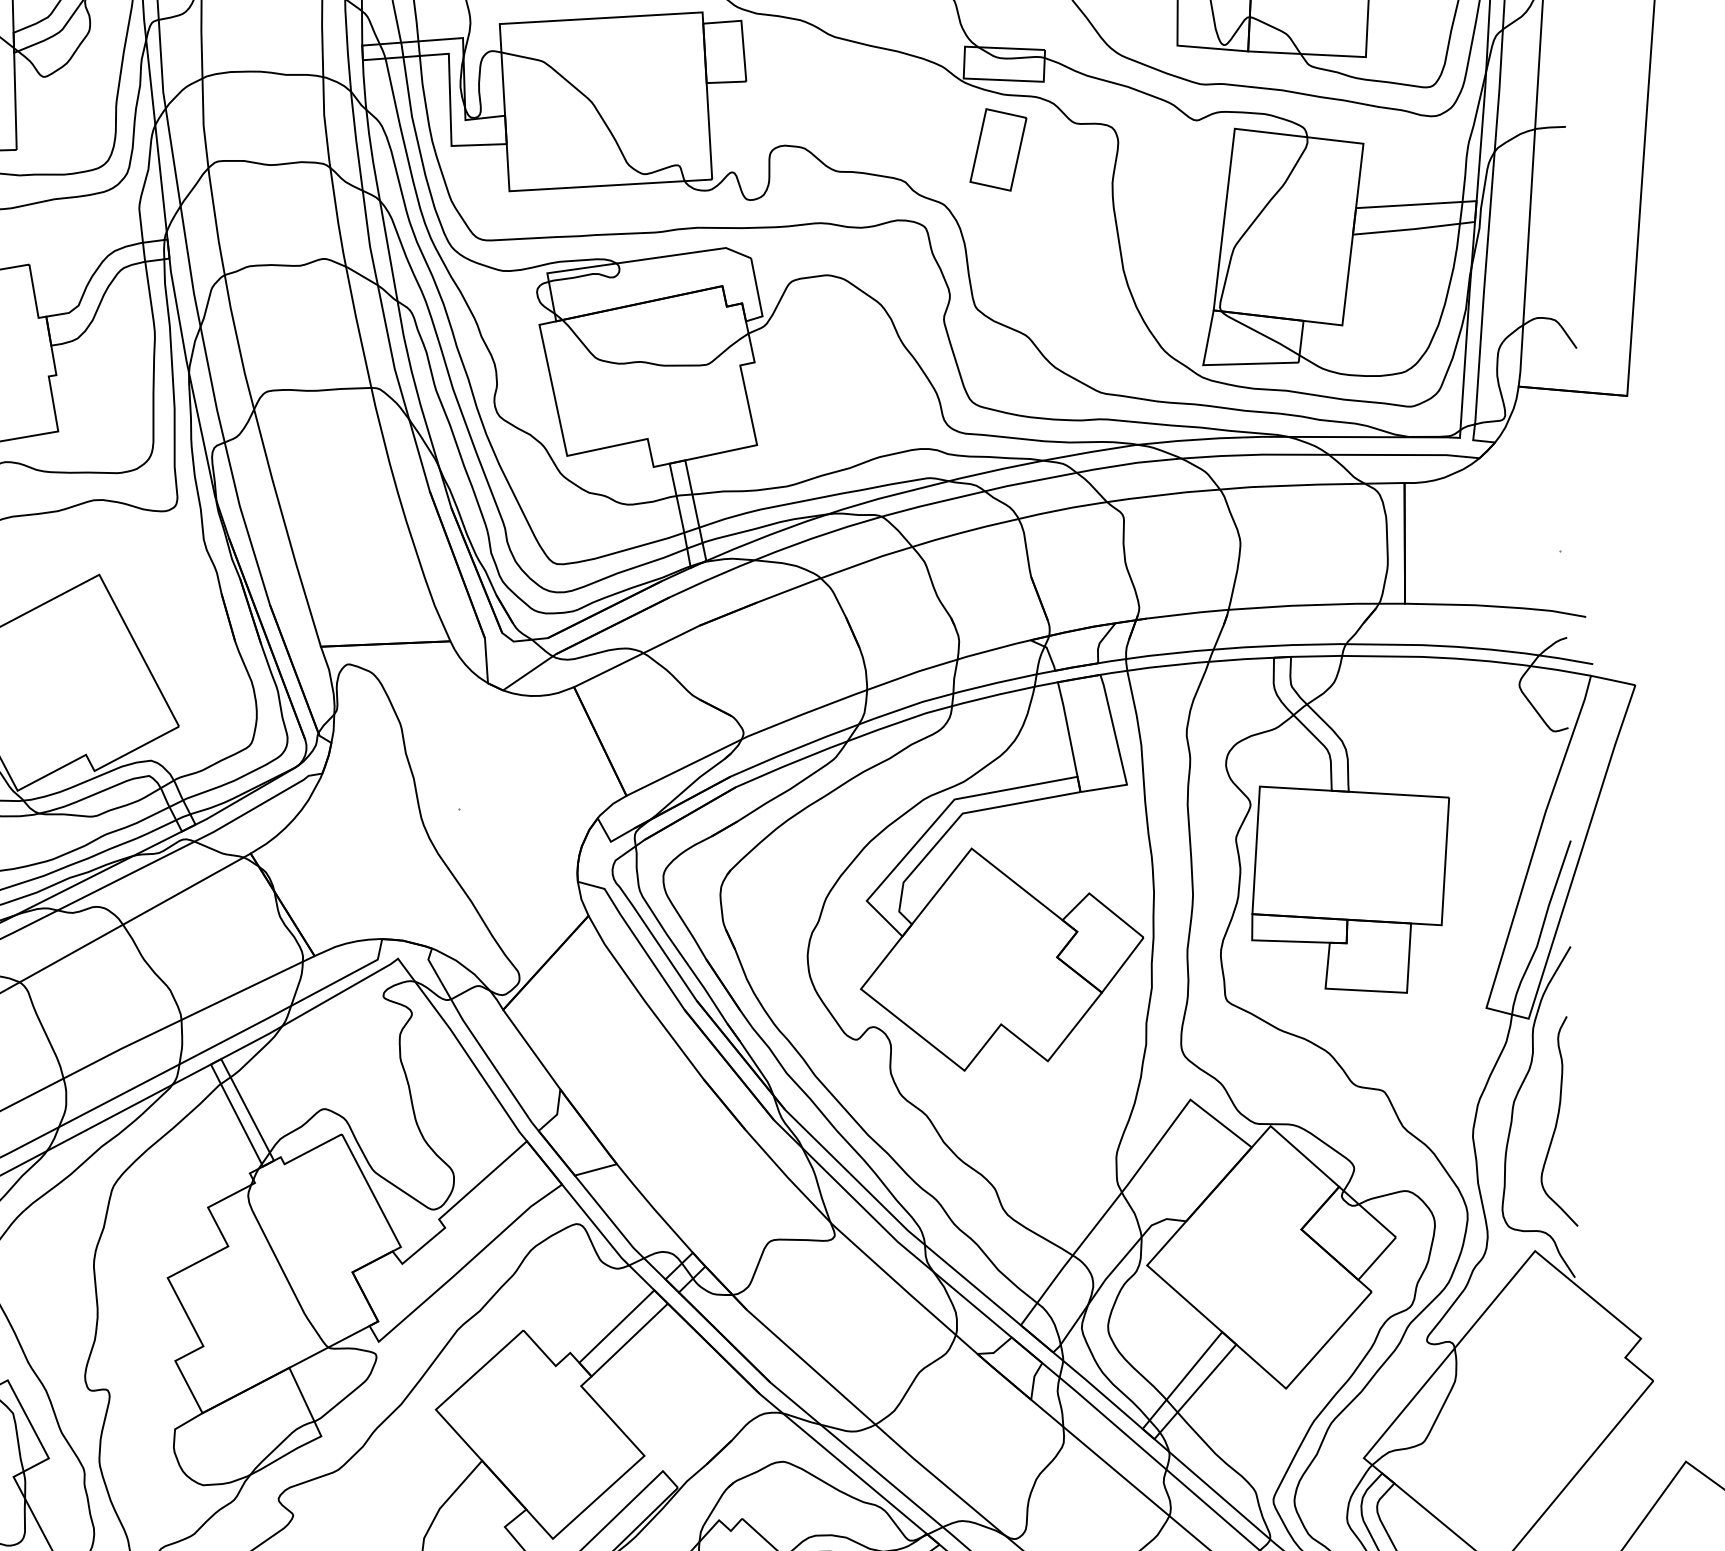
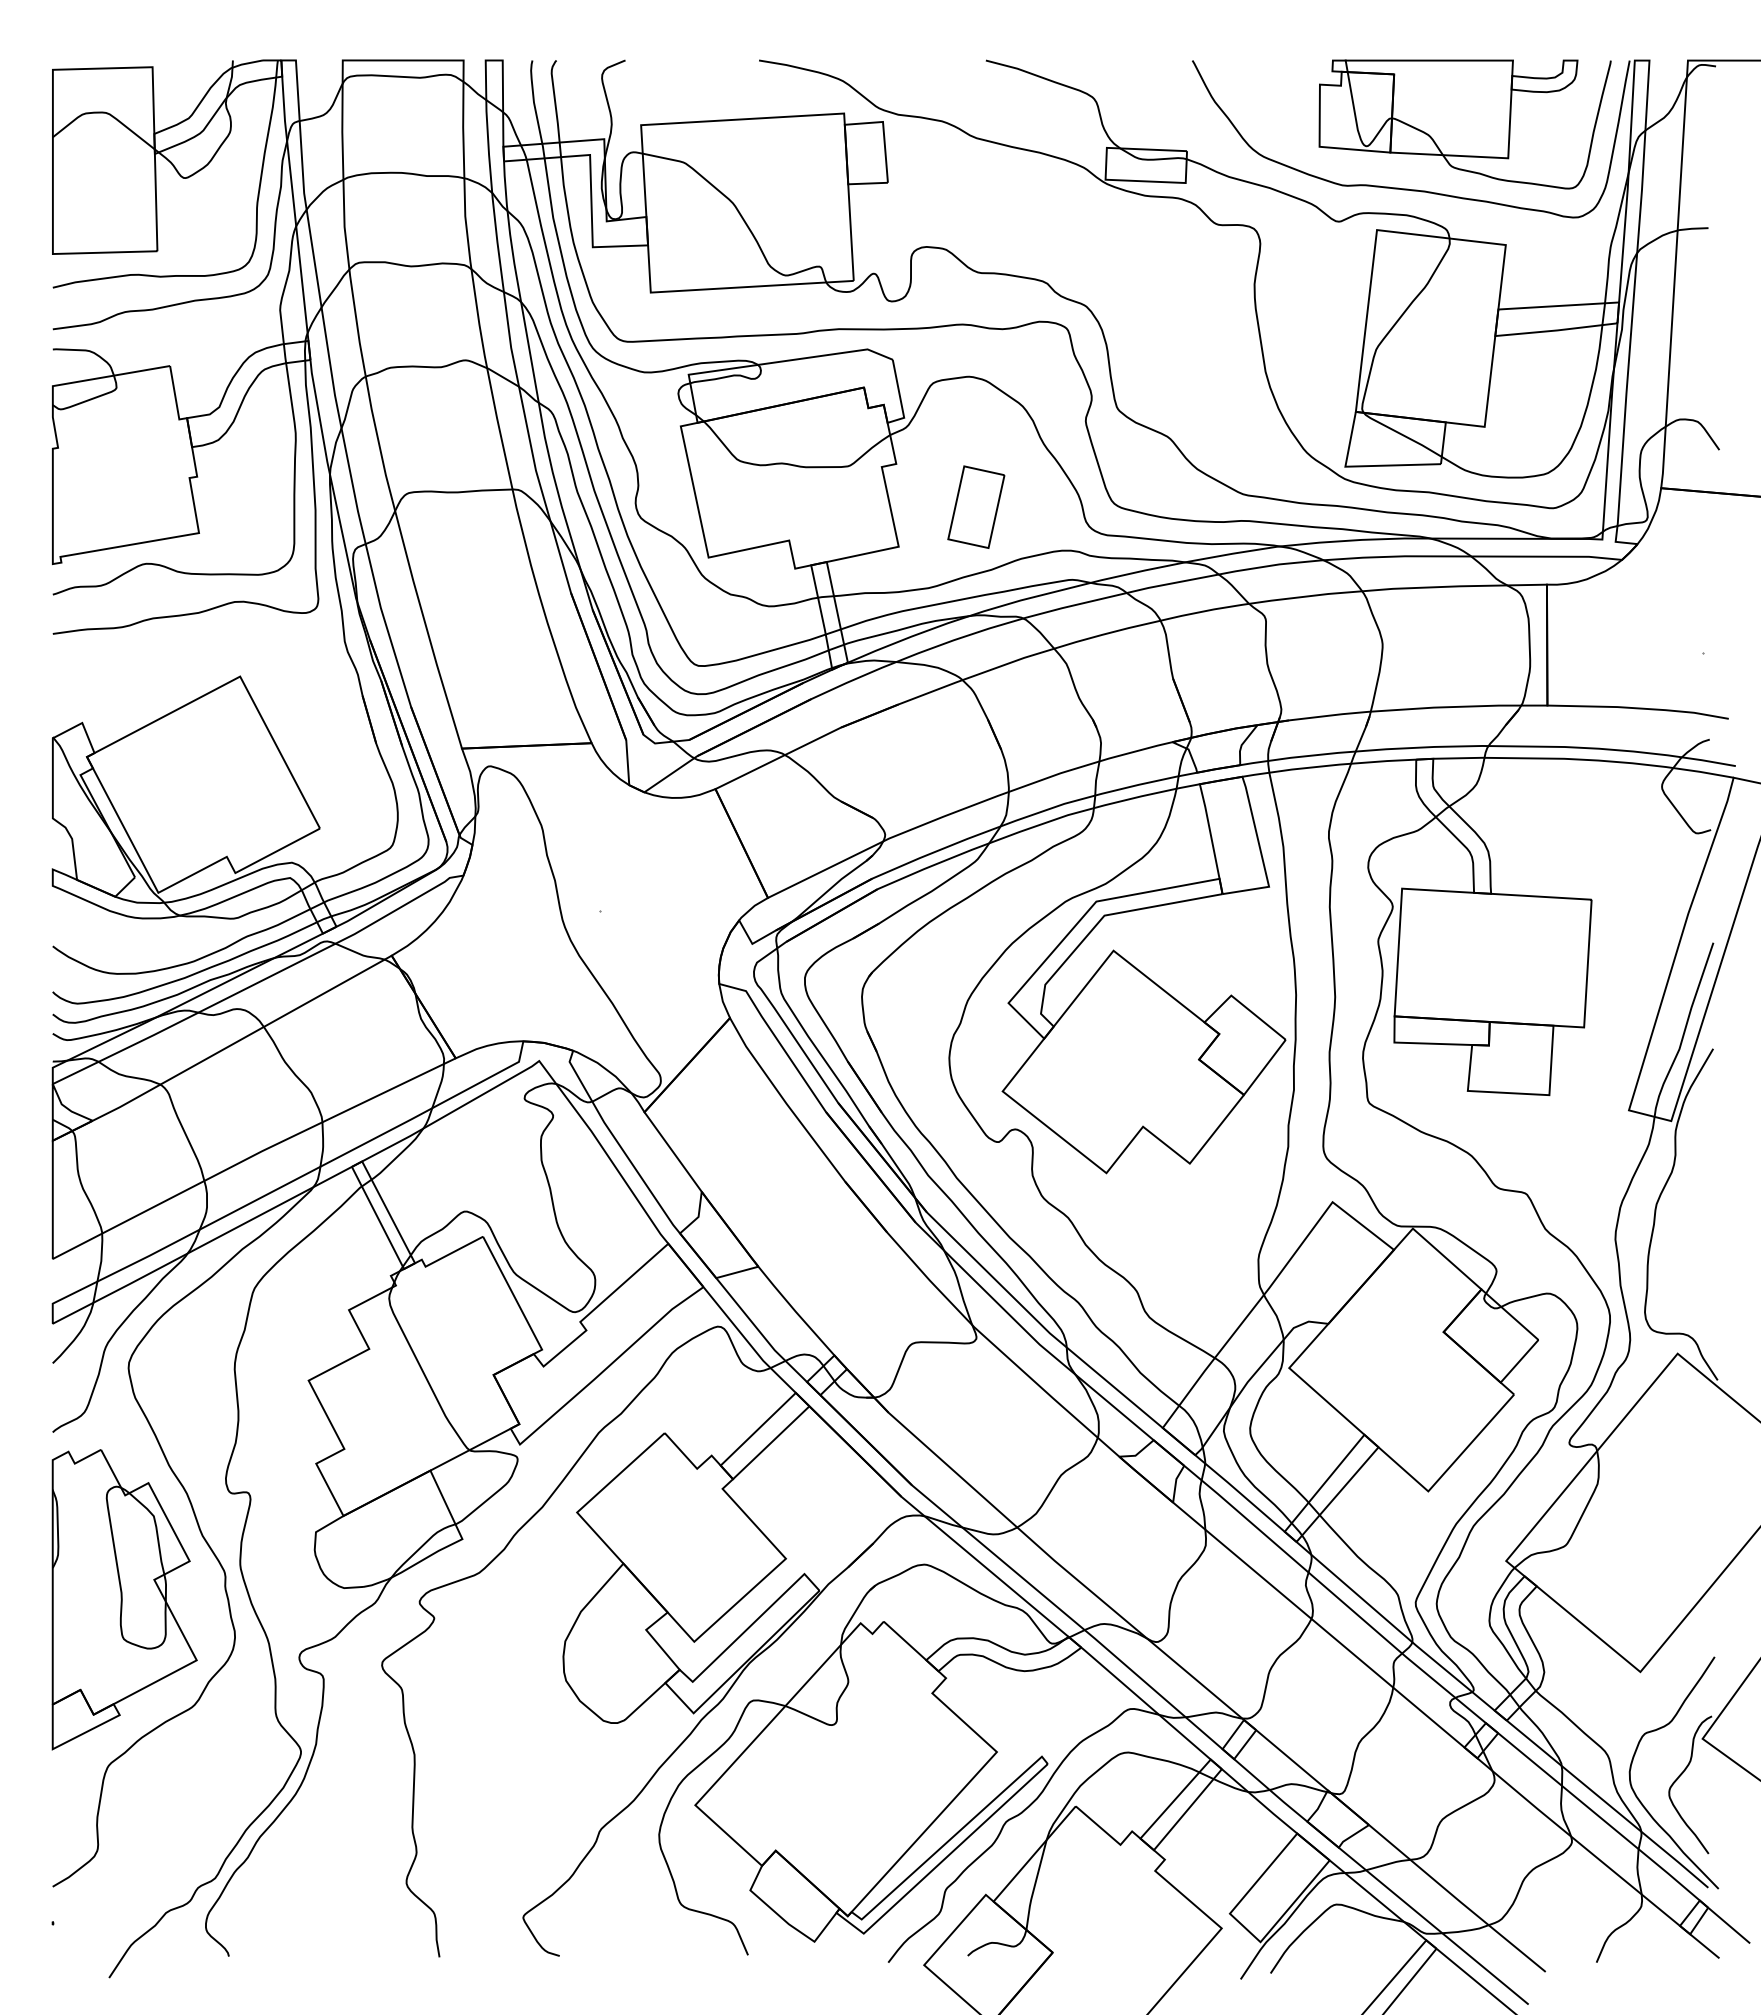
part: (998, 149) -> (976, 506), moved
curve: (1557, 1121) -> (1700, 1223), removed

